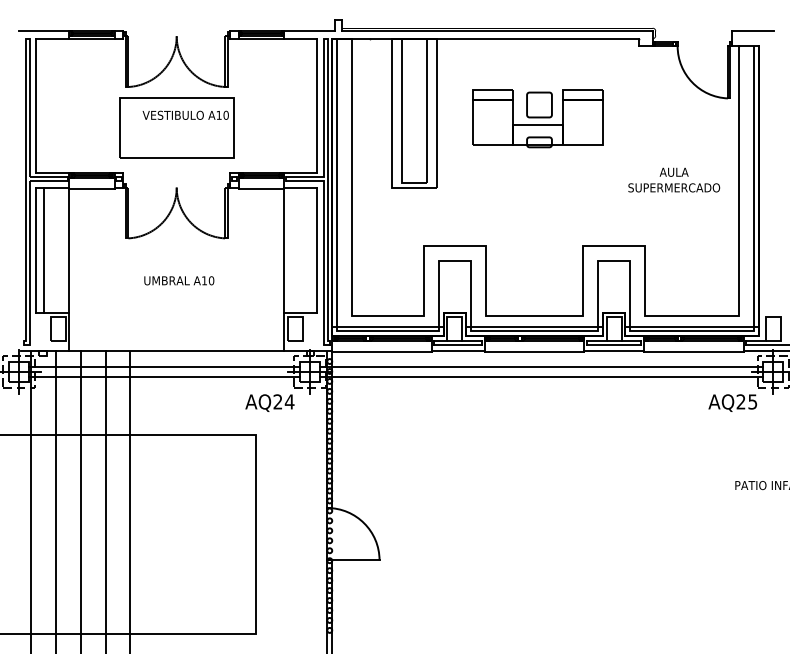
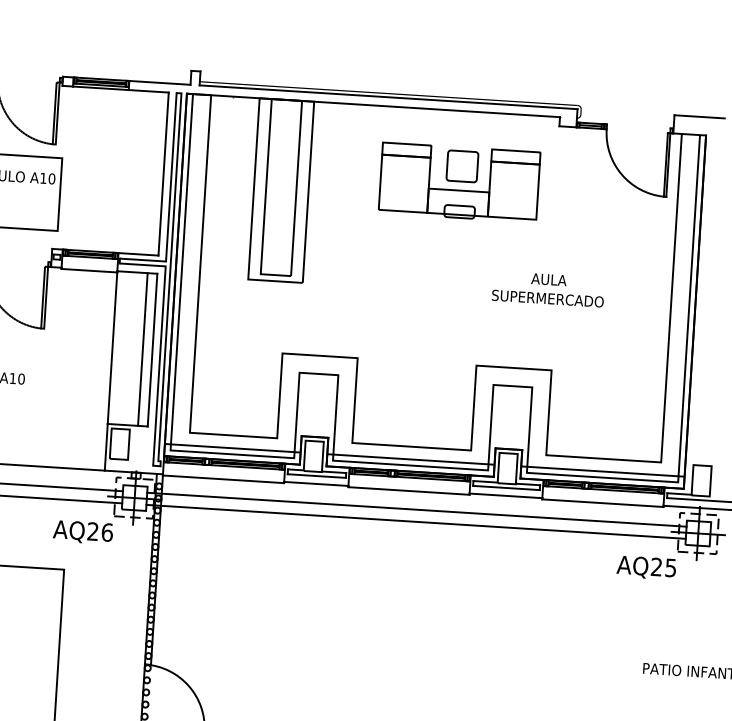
part: (537, 118) -> (459, 182), moved
text: (674, 179) -> (548, 288), moved
line: (309, 250) -> (143, 349), added
text: (289, 401) -> (107, 531), AQ24 -> AQ26

